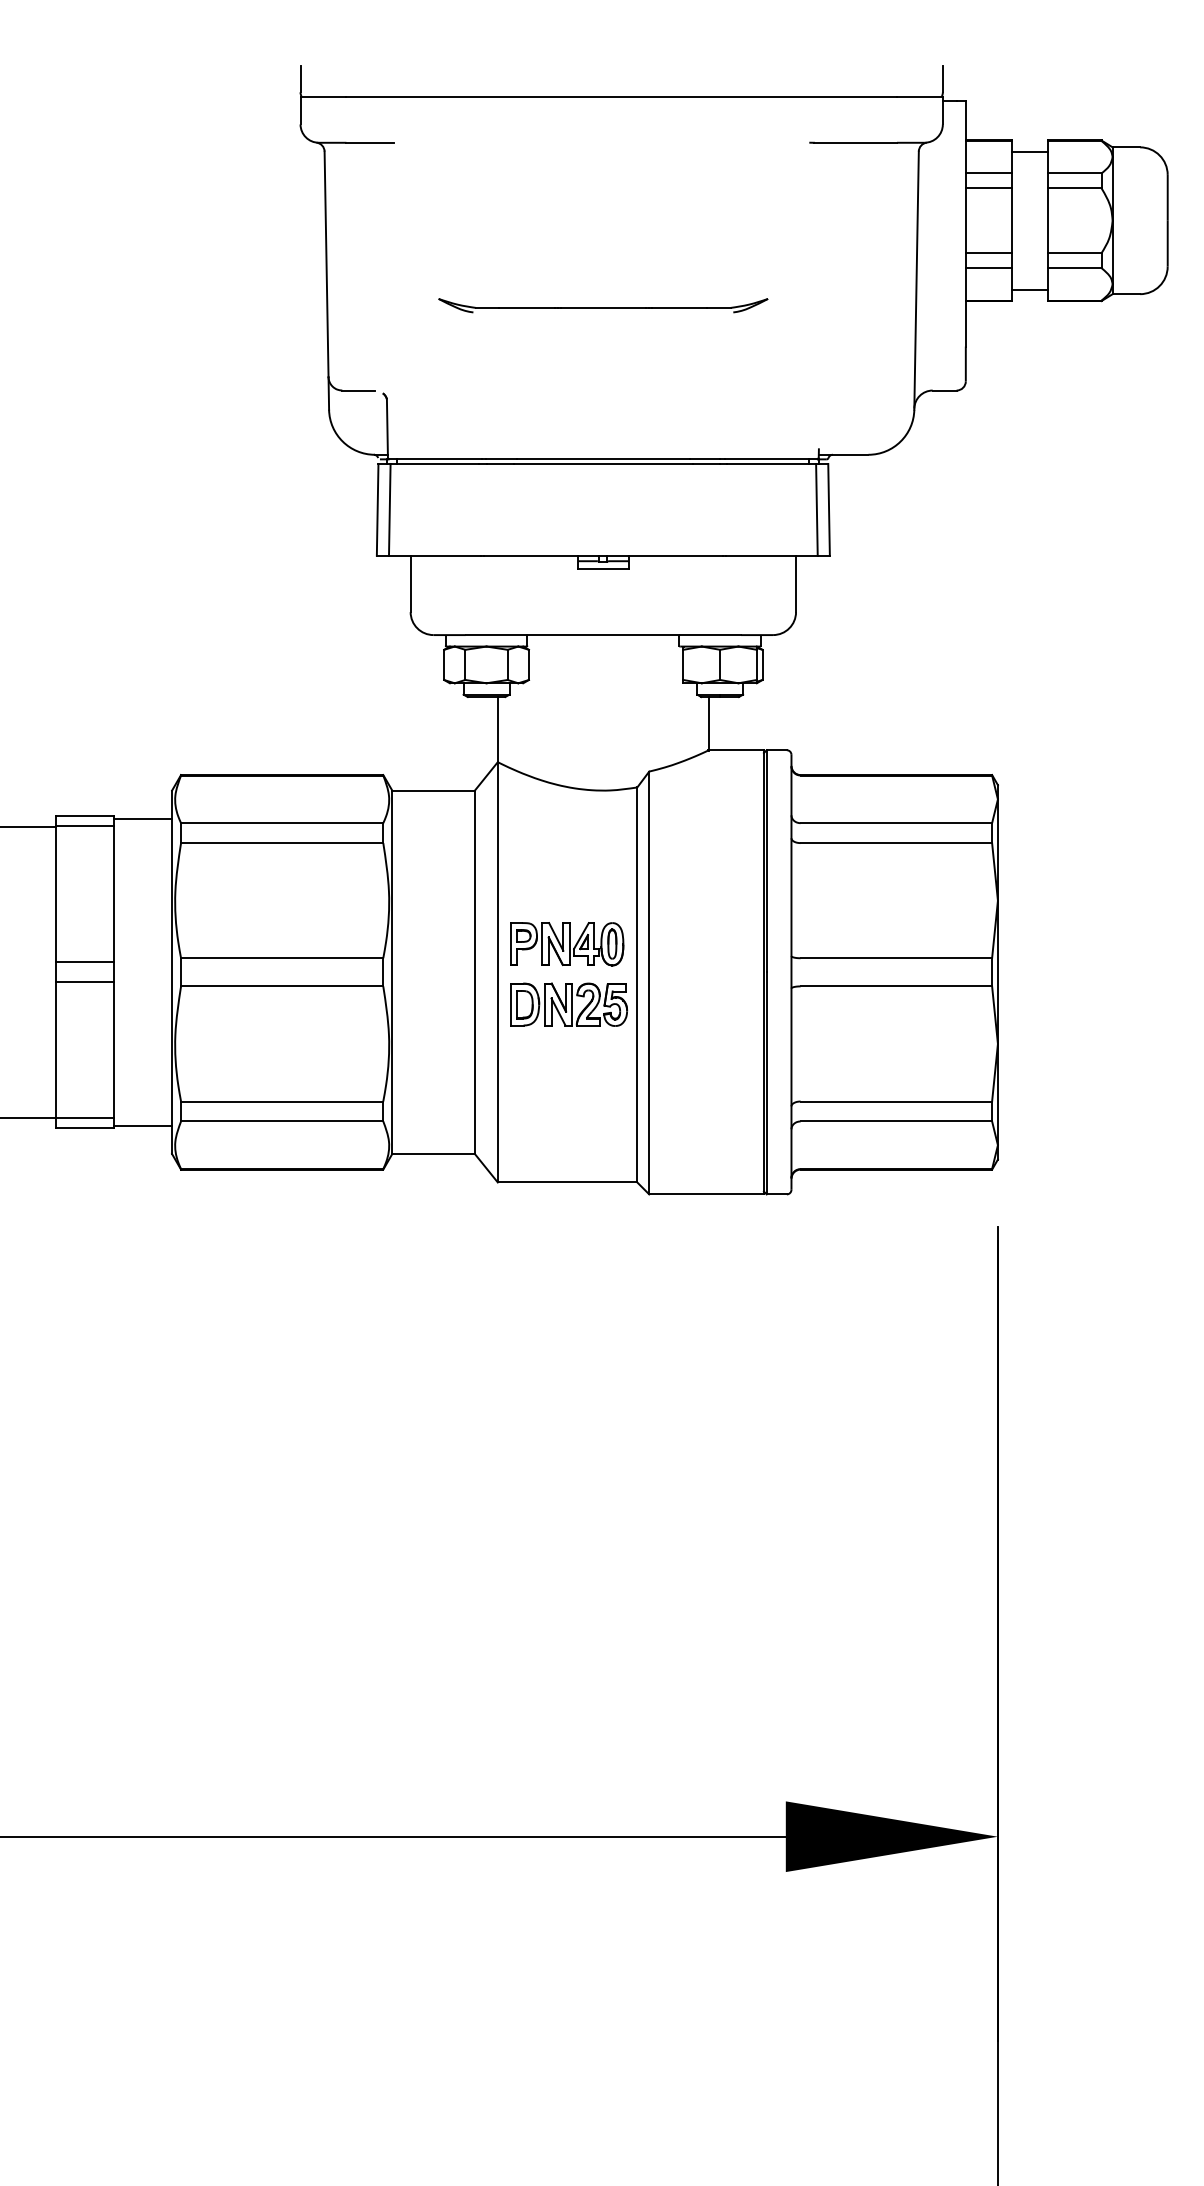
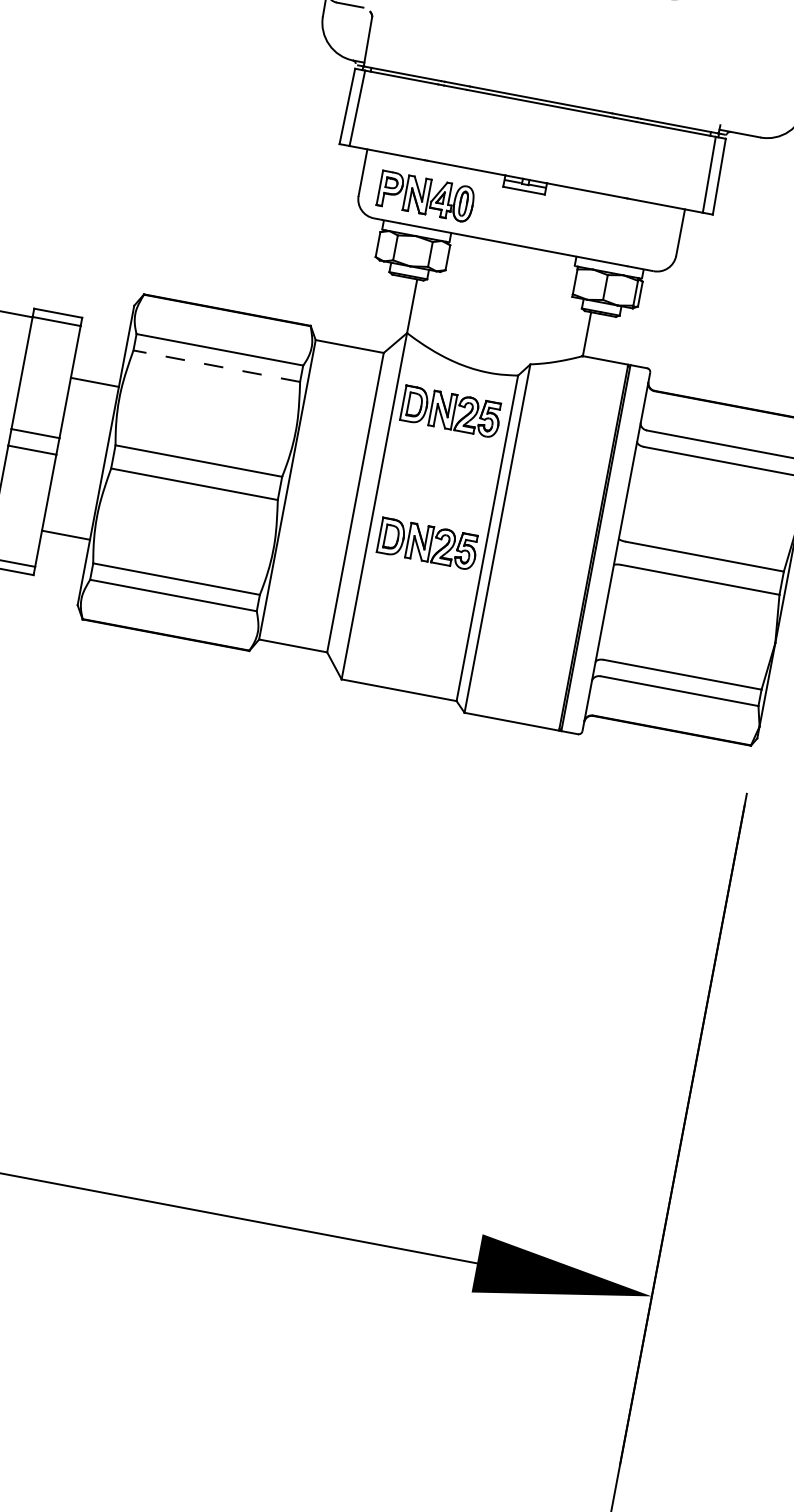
line: (142, 819) -> (94, 382), moved
line: (281, 843) -> (216, 366), solid -> dashed
part: (567, 844) -> (451, 411), added
part: (567, 944) -> (426, 197), moved
line: (142, 1125) -> (65, 535), moved

